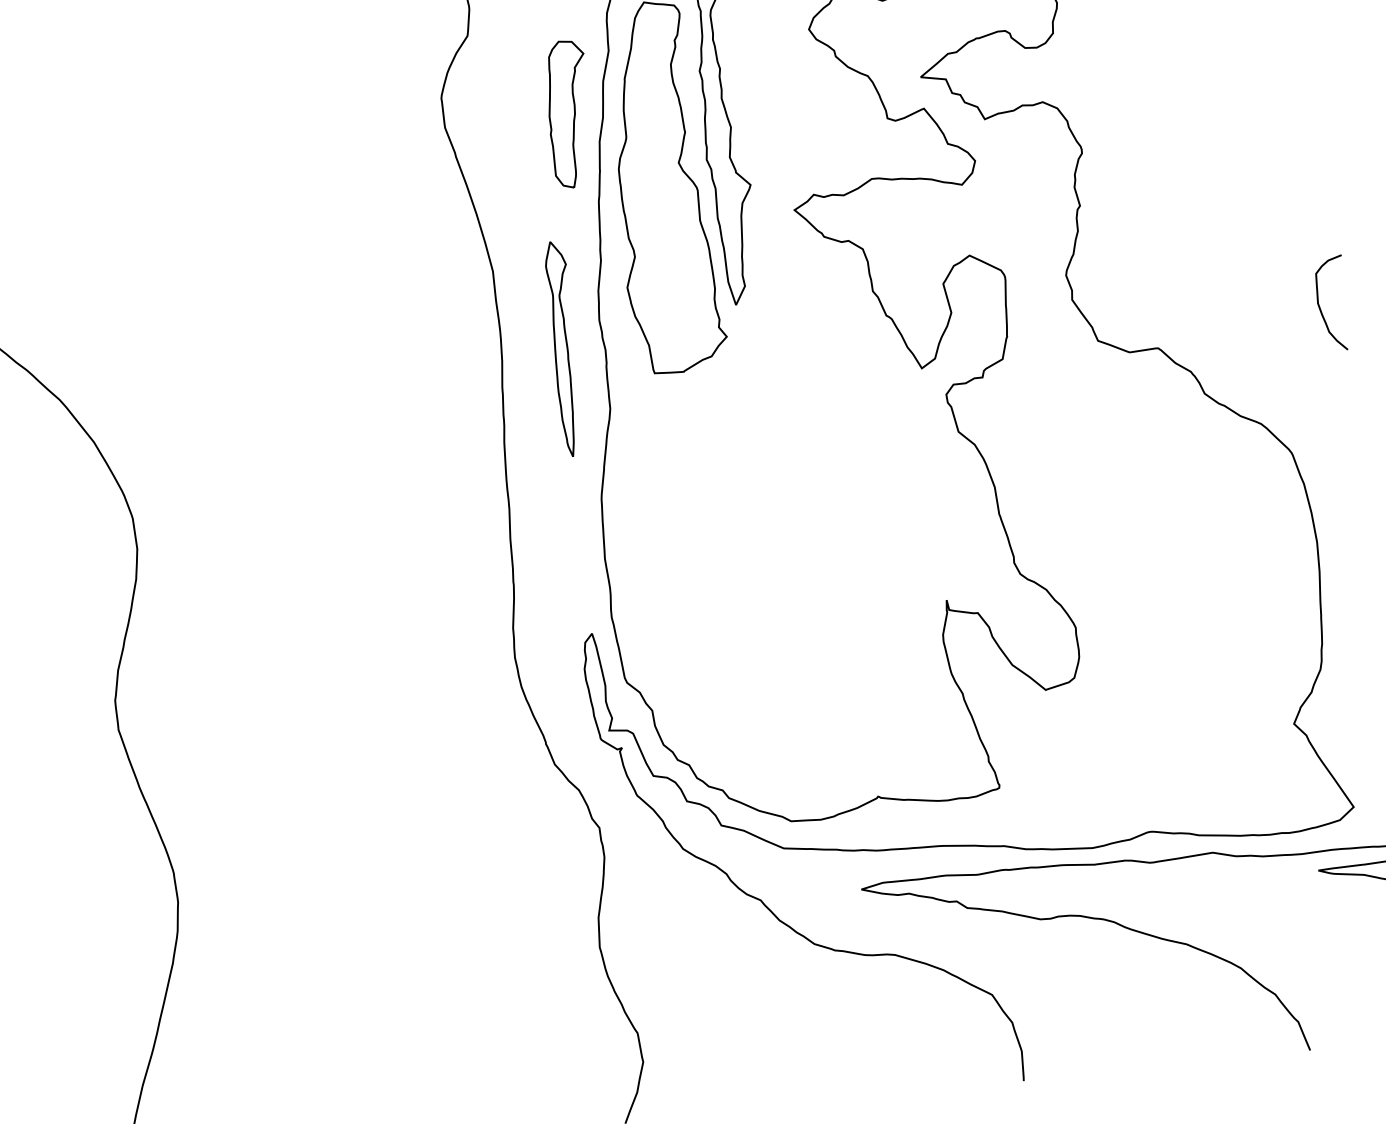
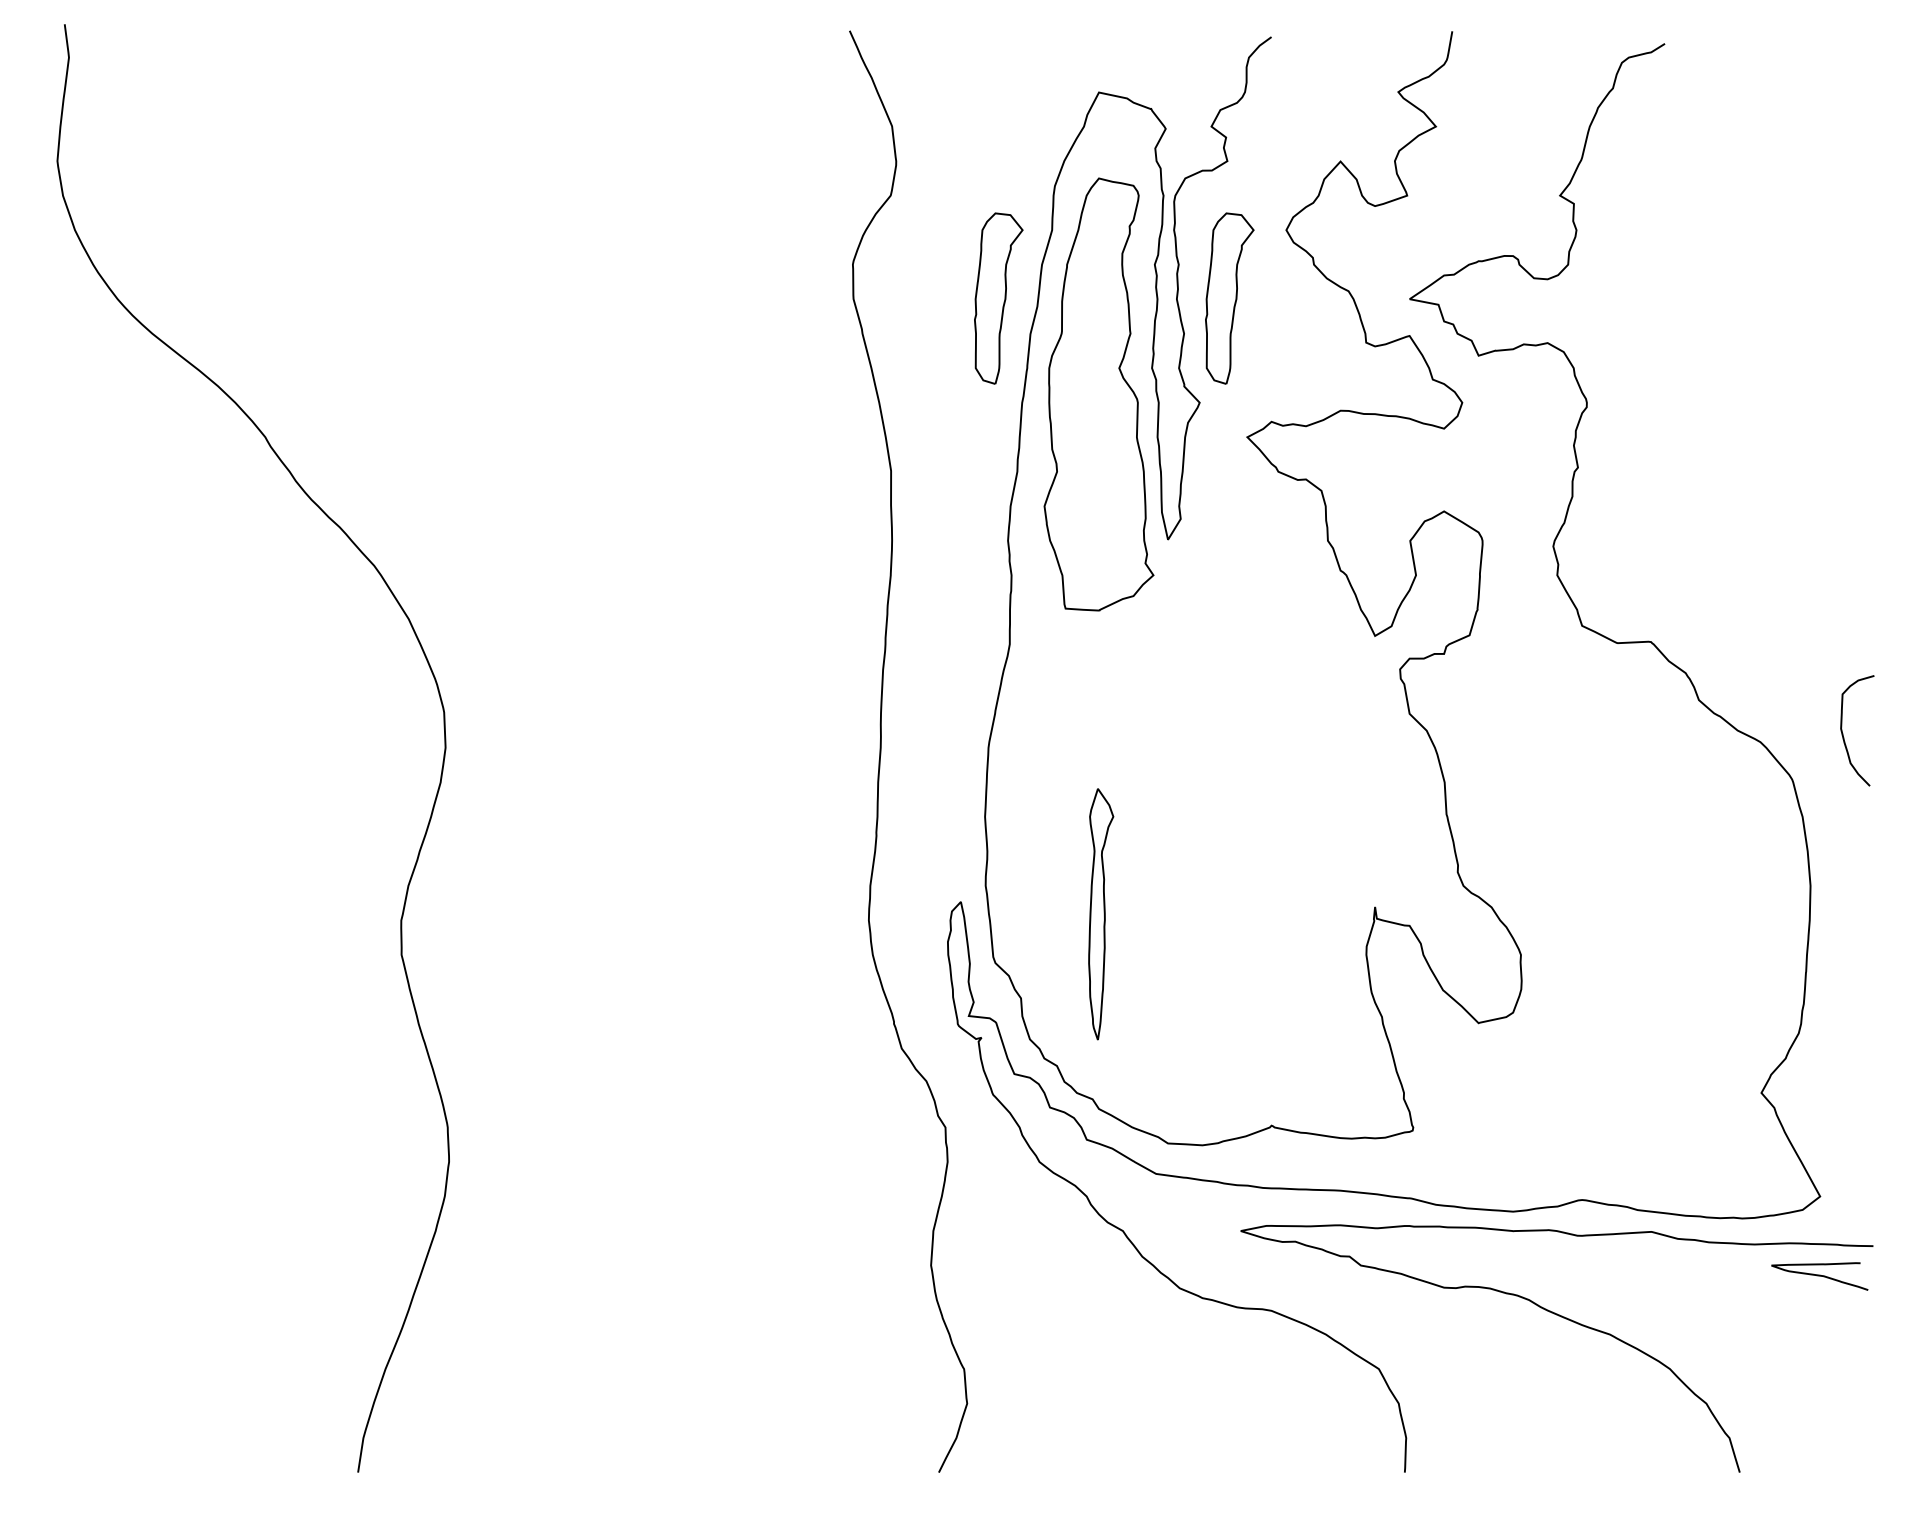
part: (766, 93) -> (1229, 298), added
curve: (1320, 307) -> (1843, 733), moved
part: (564, 349) -> (1101, 914), moved

